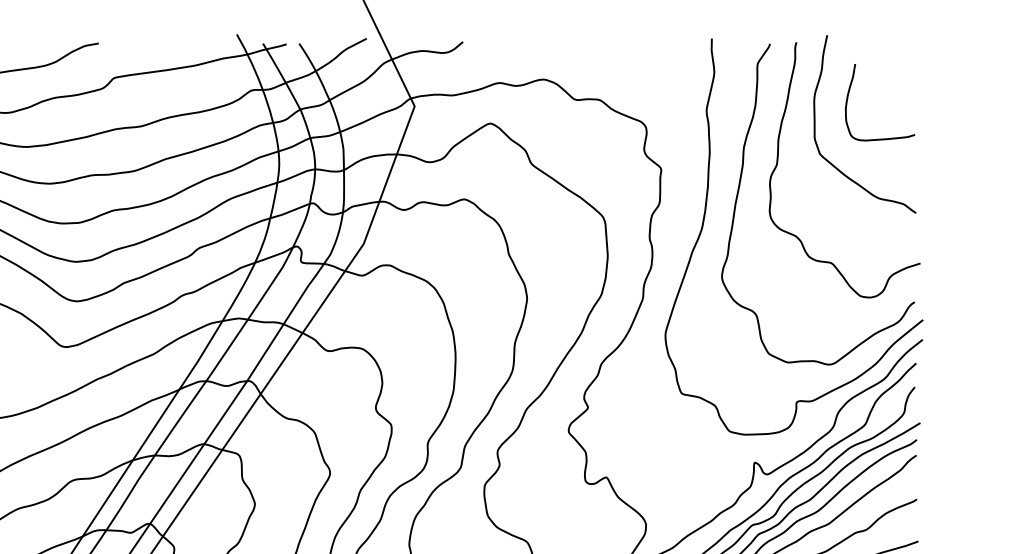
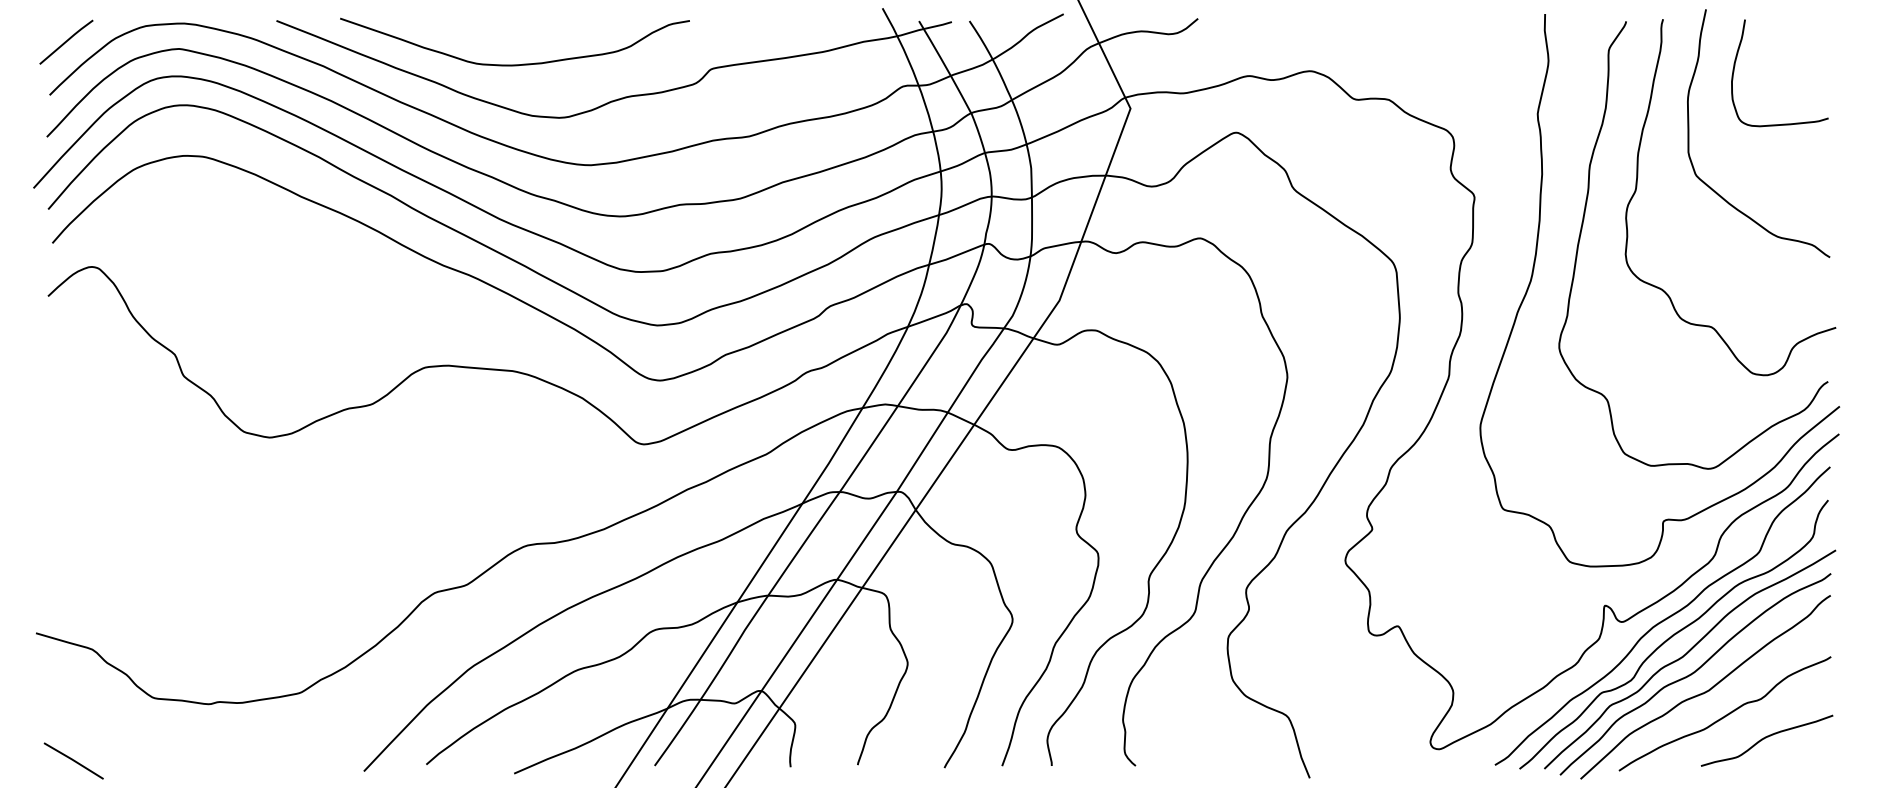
curve: (848, 97) -> (1735, 66), moved

